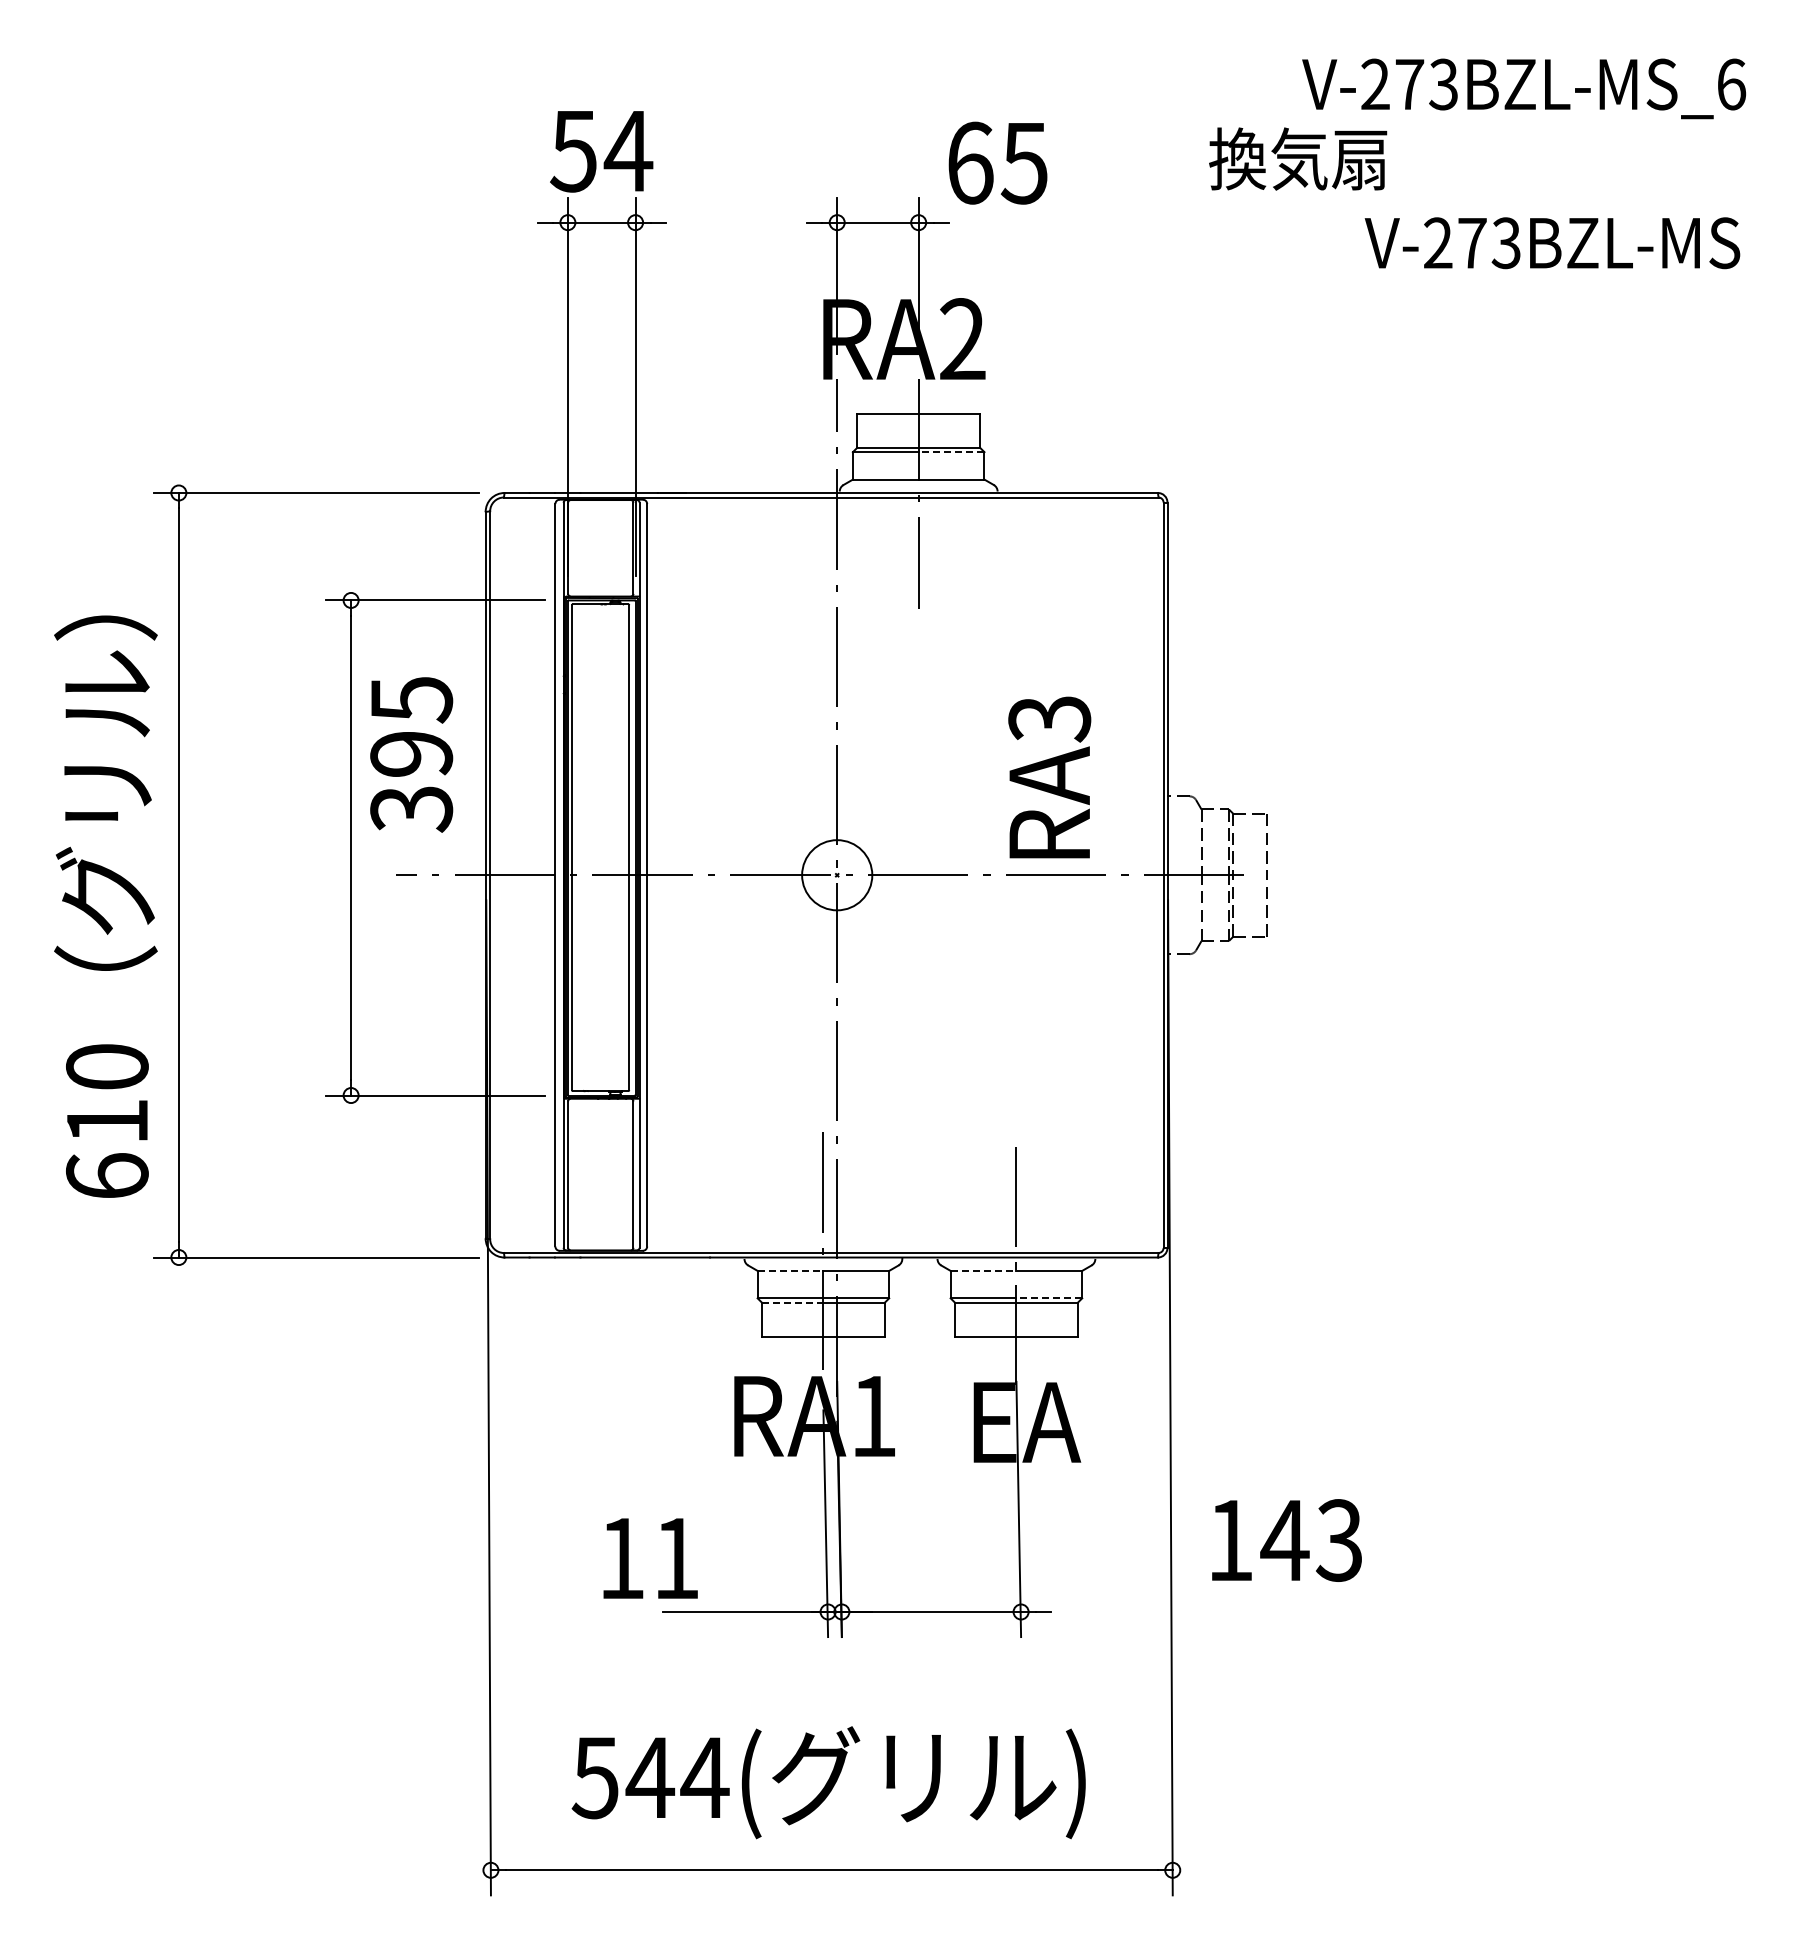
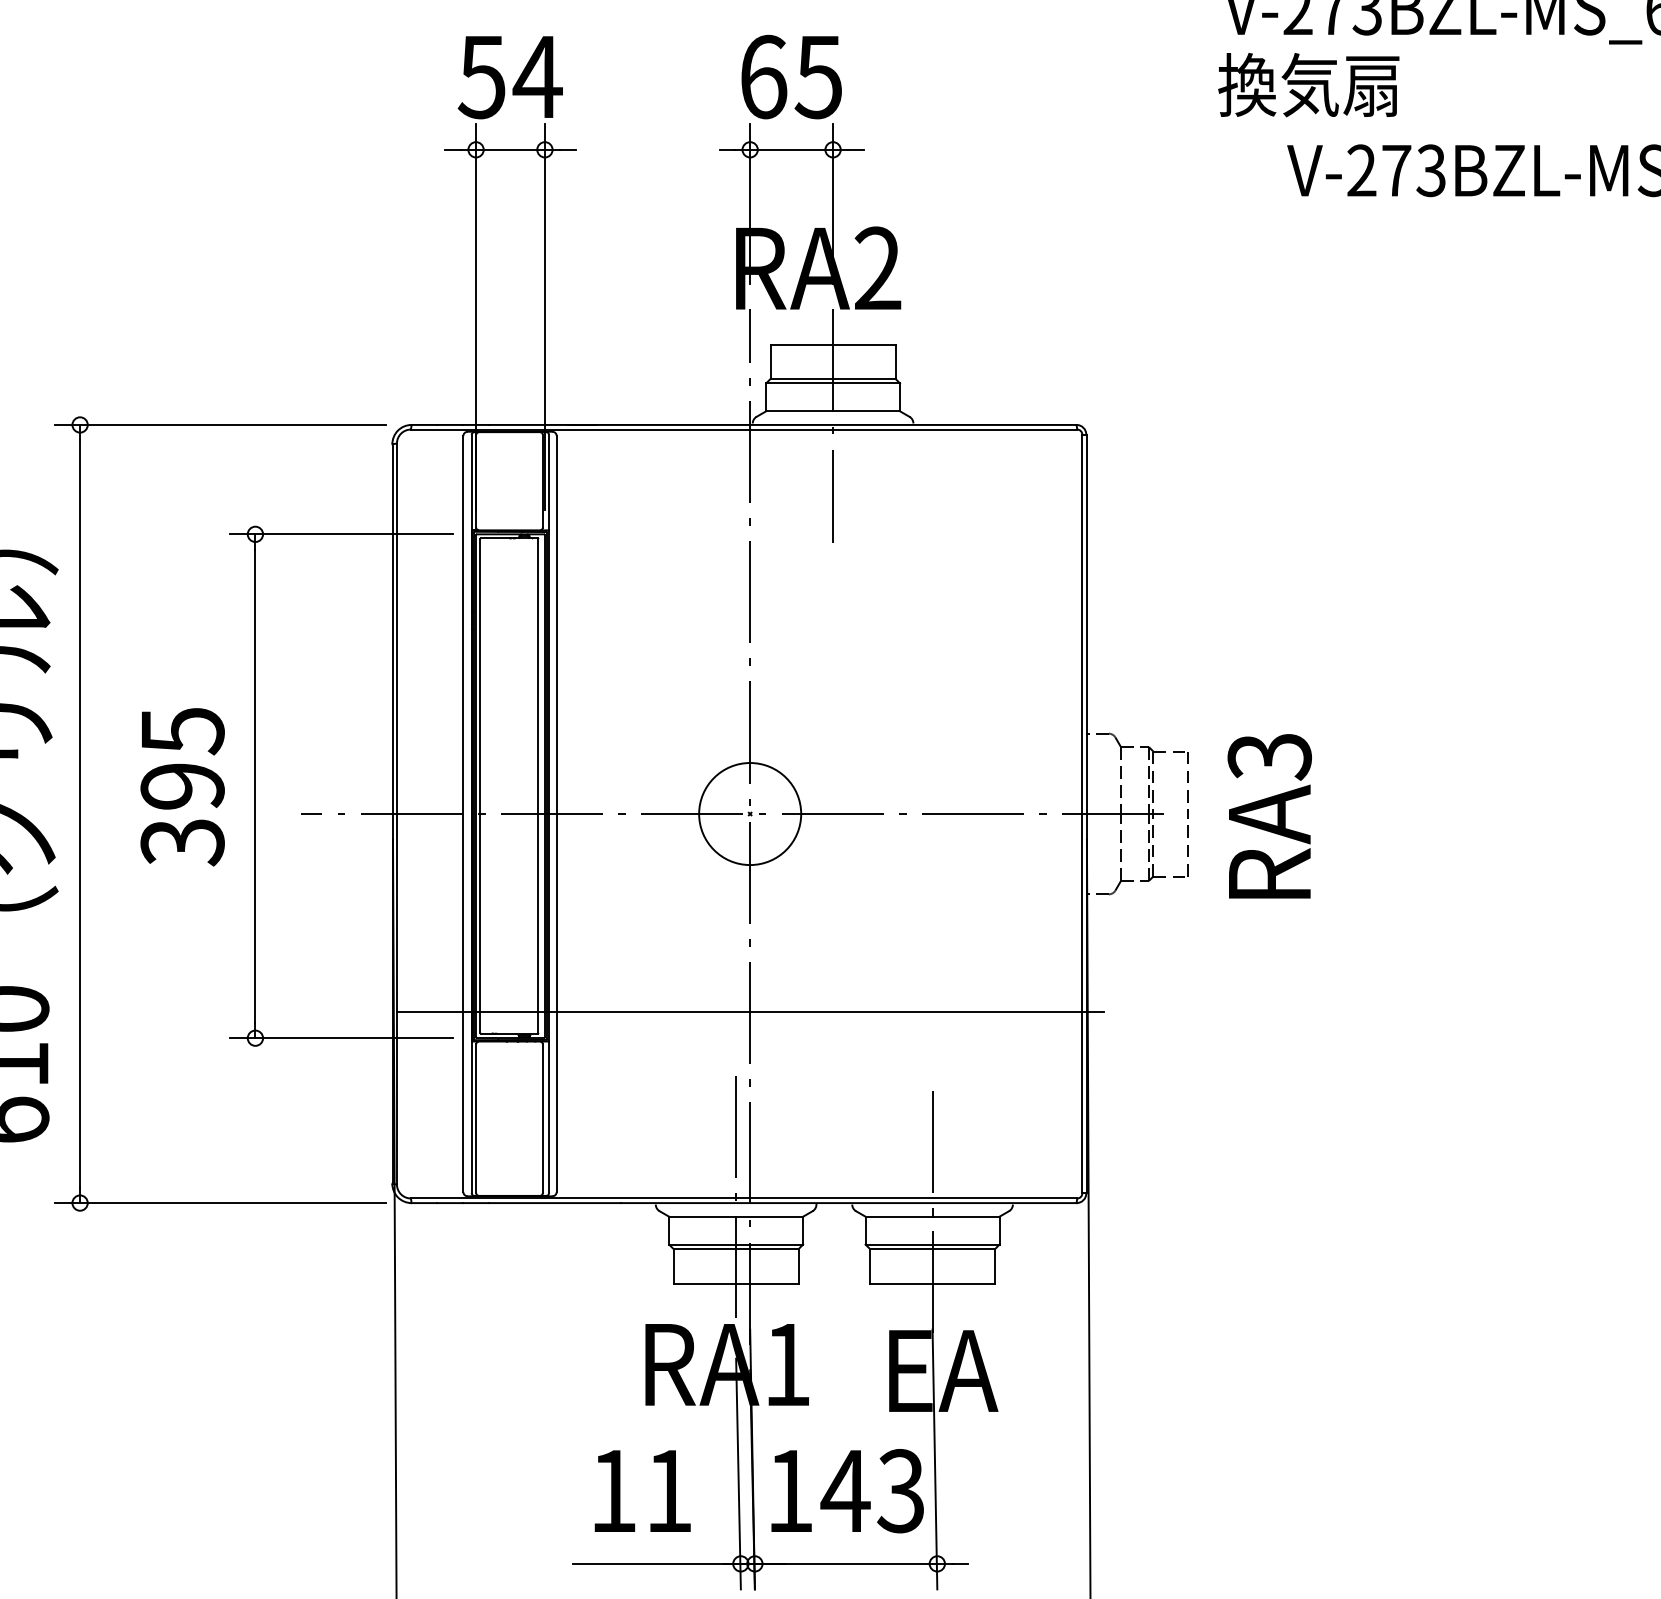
text: (1298, 158) -> (1309, 84), moved
text: (997, 162) -> (791, 76), moved
line: (951, 452) -> (866, 383), dashed -> solid
text: (411, 754) -> (182, 786), moved
text: (1049, 777) -> (1269, 816), moved
circle: (837, 875) -> (750, 814), size x1.43
line: (837, 1070) -> (750, 1012), added
line: (790, 1270) -> (702, 1216), dashed -> solid
line: (983, 1270) -> (899, 1216), dashed -> solid
line: (1049, 1298) -> (966, 1244), dashed -> solid
line: (792, 1302) -> (704, 1248), dashed -> solid
text: (1286, 1540) -> (847, 1491), moved
text: (650, 1558) -> (642, 1491), moved

